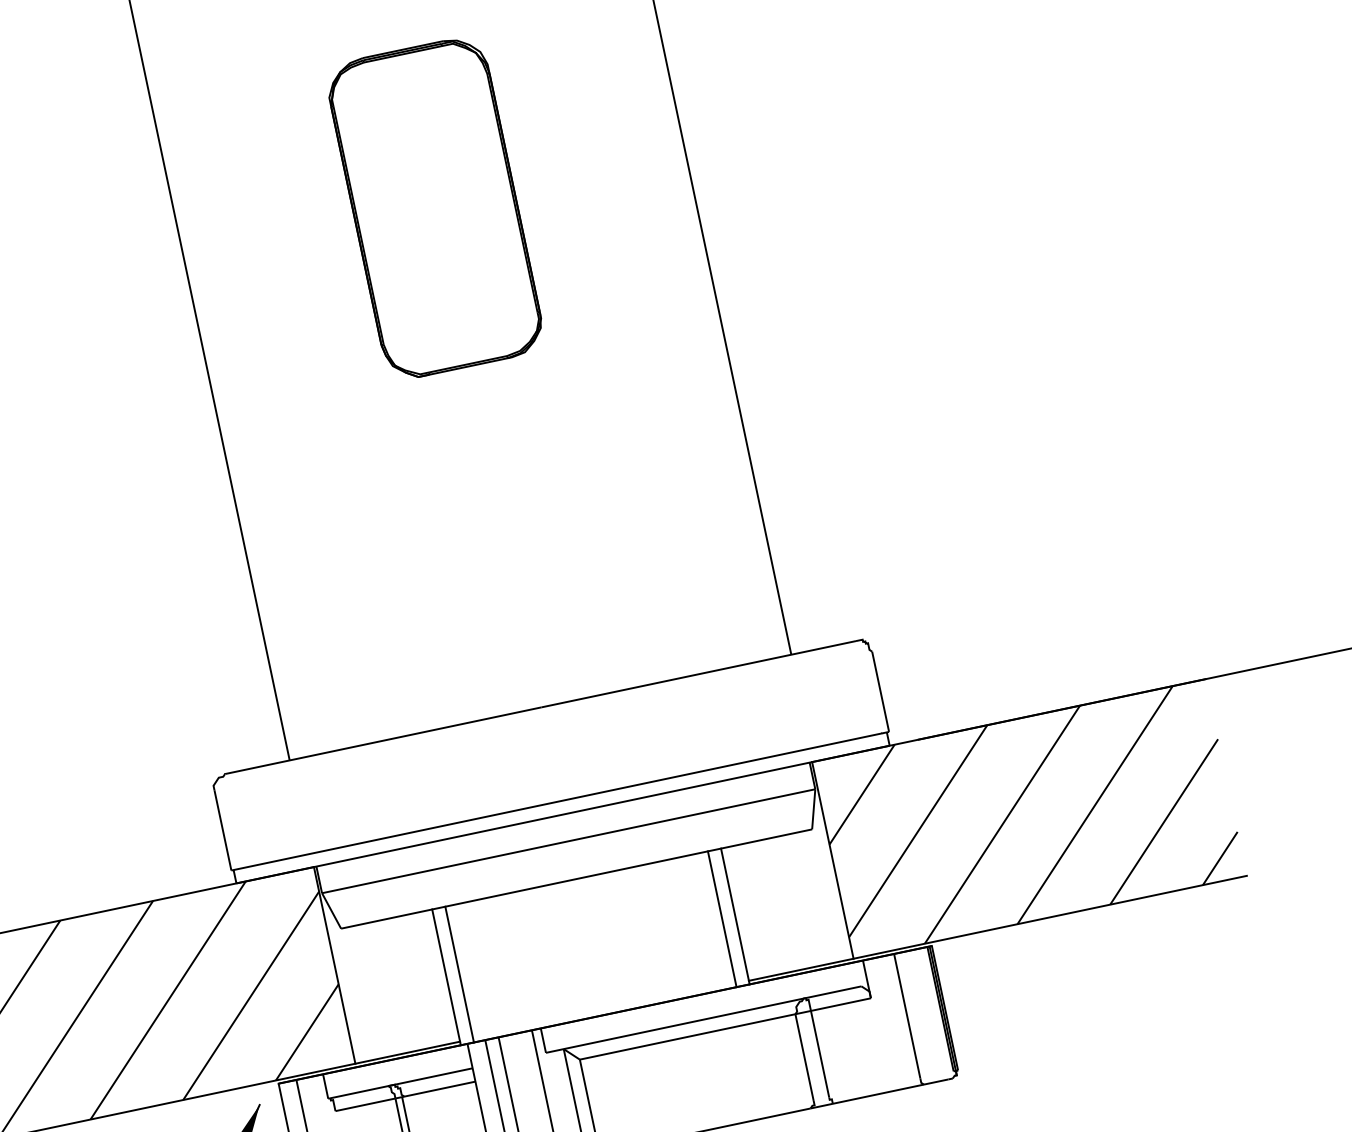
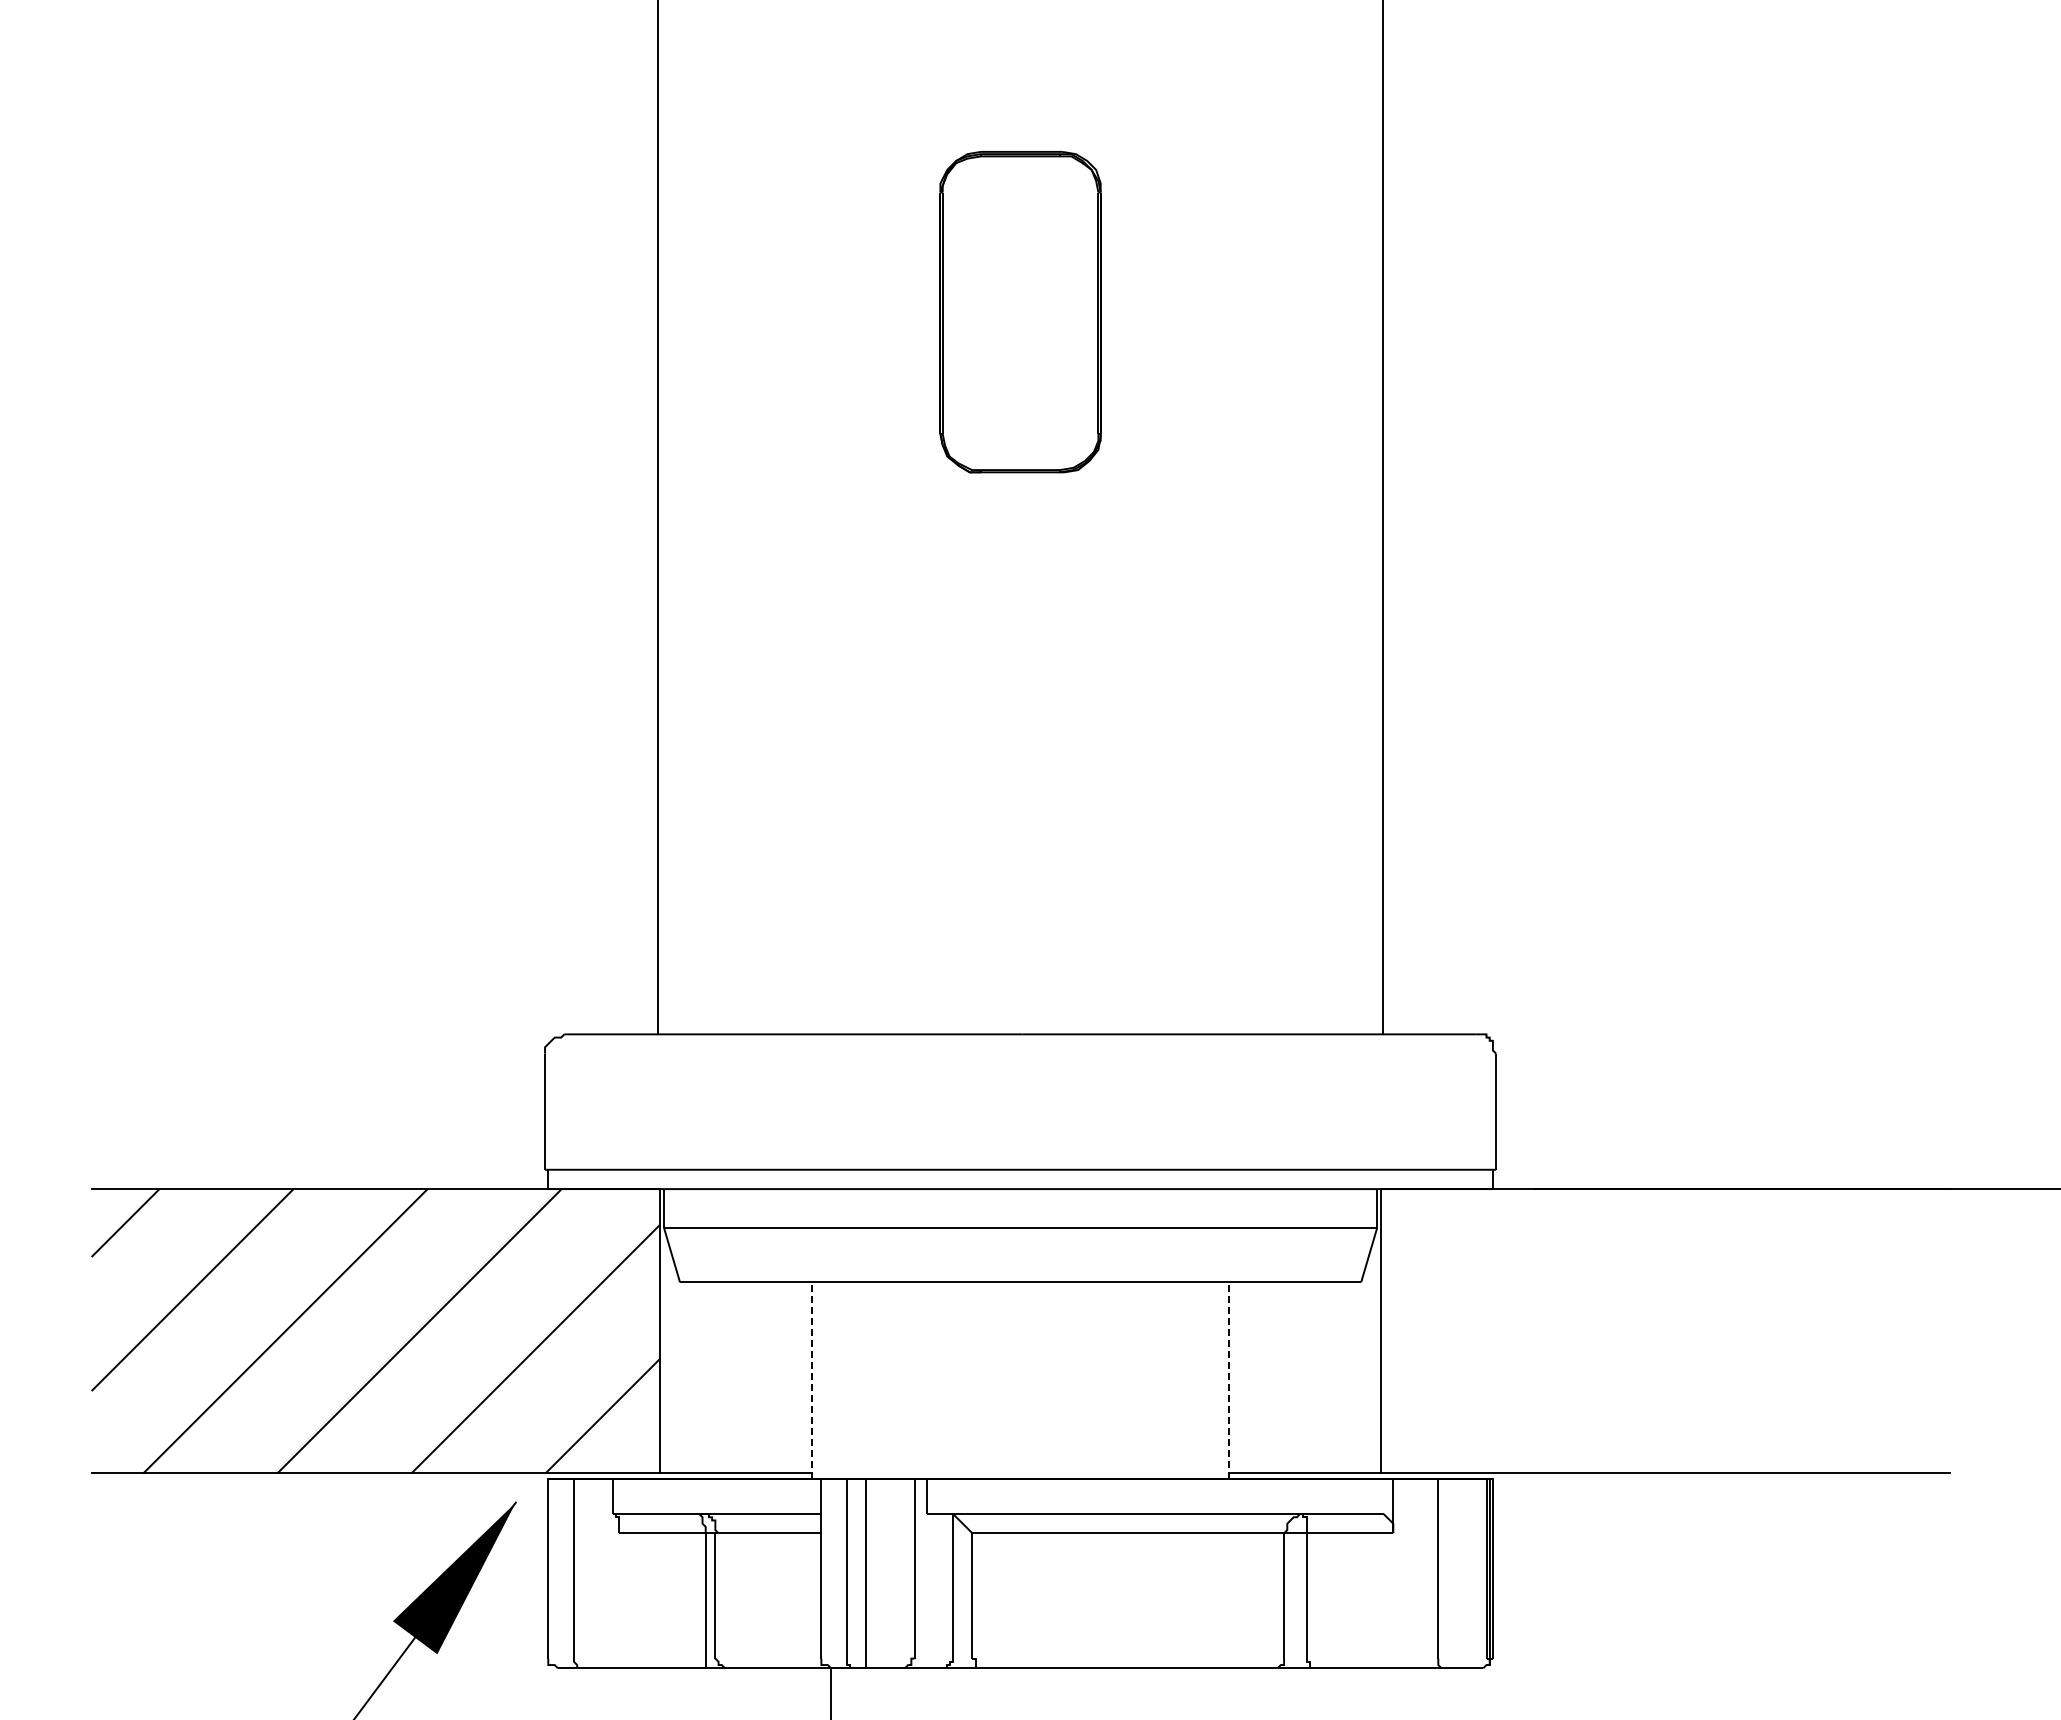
part: (435, 207) -> (1020, 311), size x0.7
hatch: (1029, 819) -> (1664, 1331), removed
line: (735, 915) -> (1229, 1379), solid -> dashed
line: (722, 919) -> (1210, 1380), removed
line: (459, 974) -> (830, 1380), removed
line: (446, 976) -> (811, 1379), solid -> dashed

